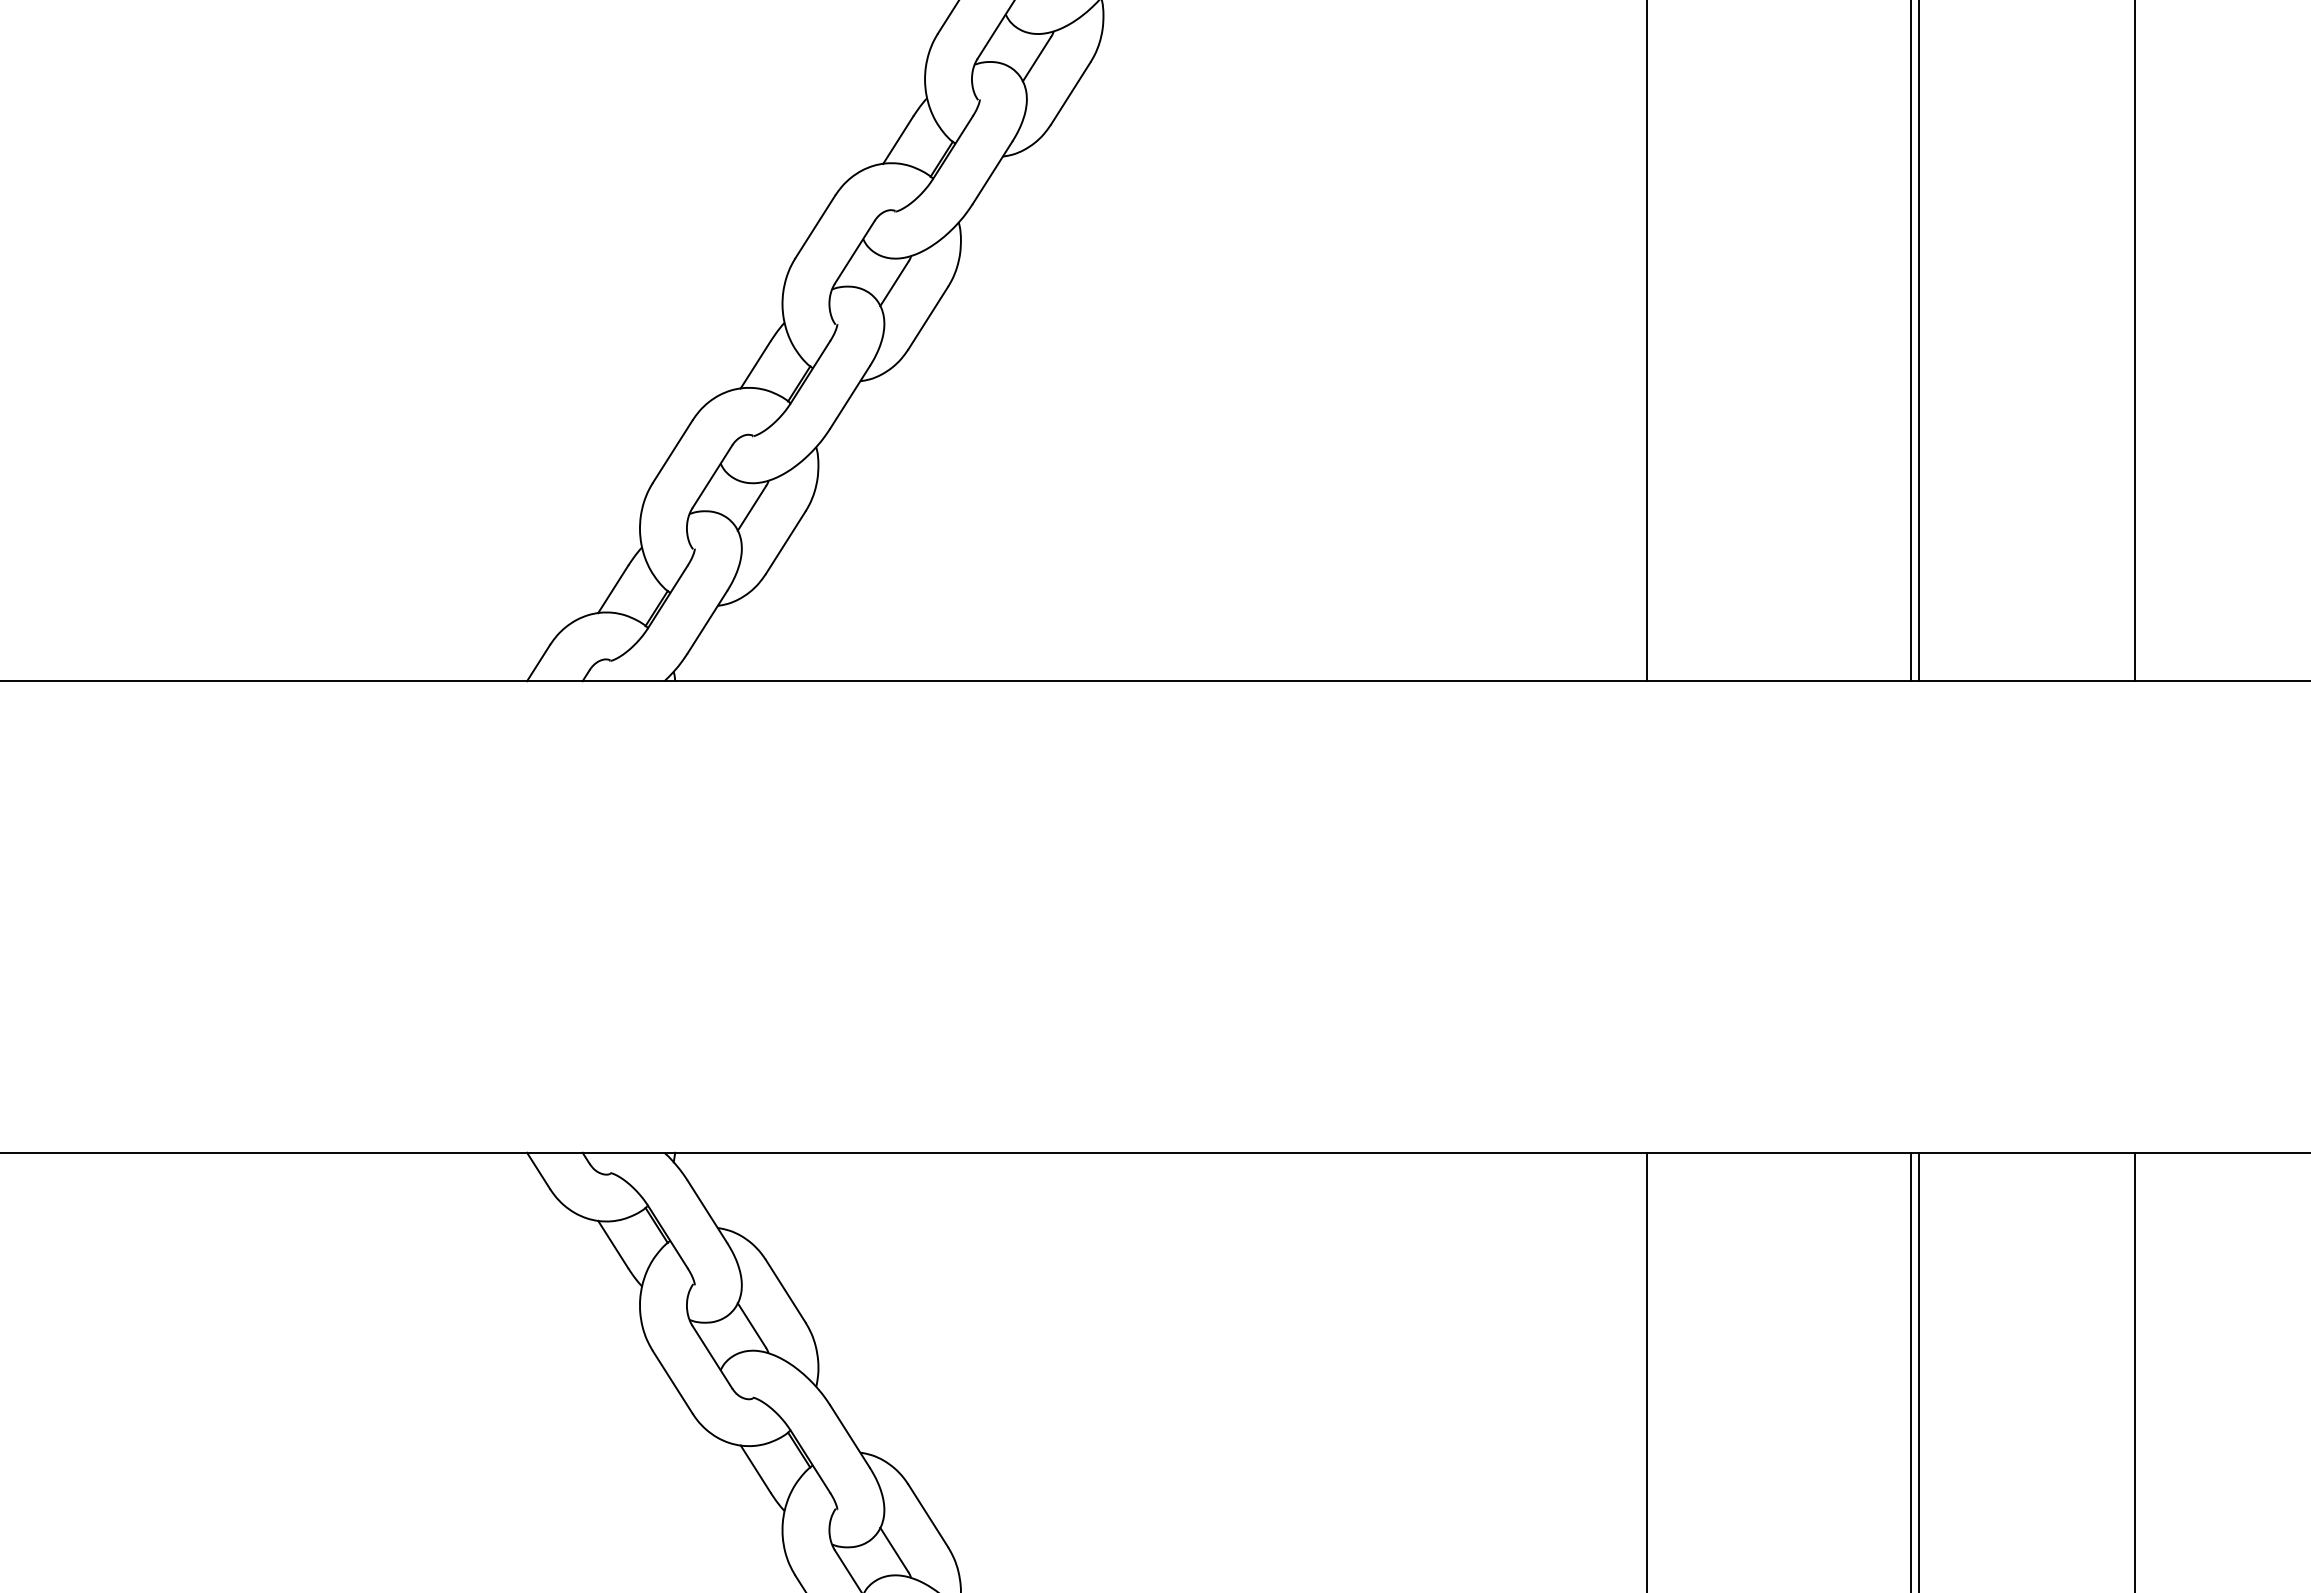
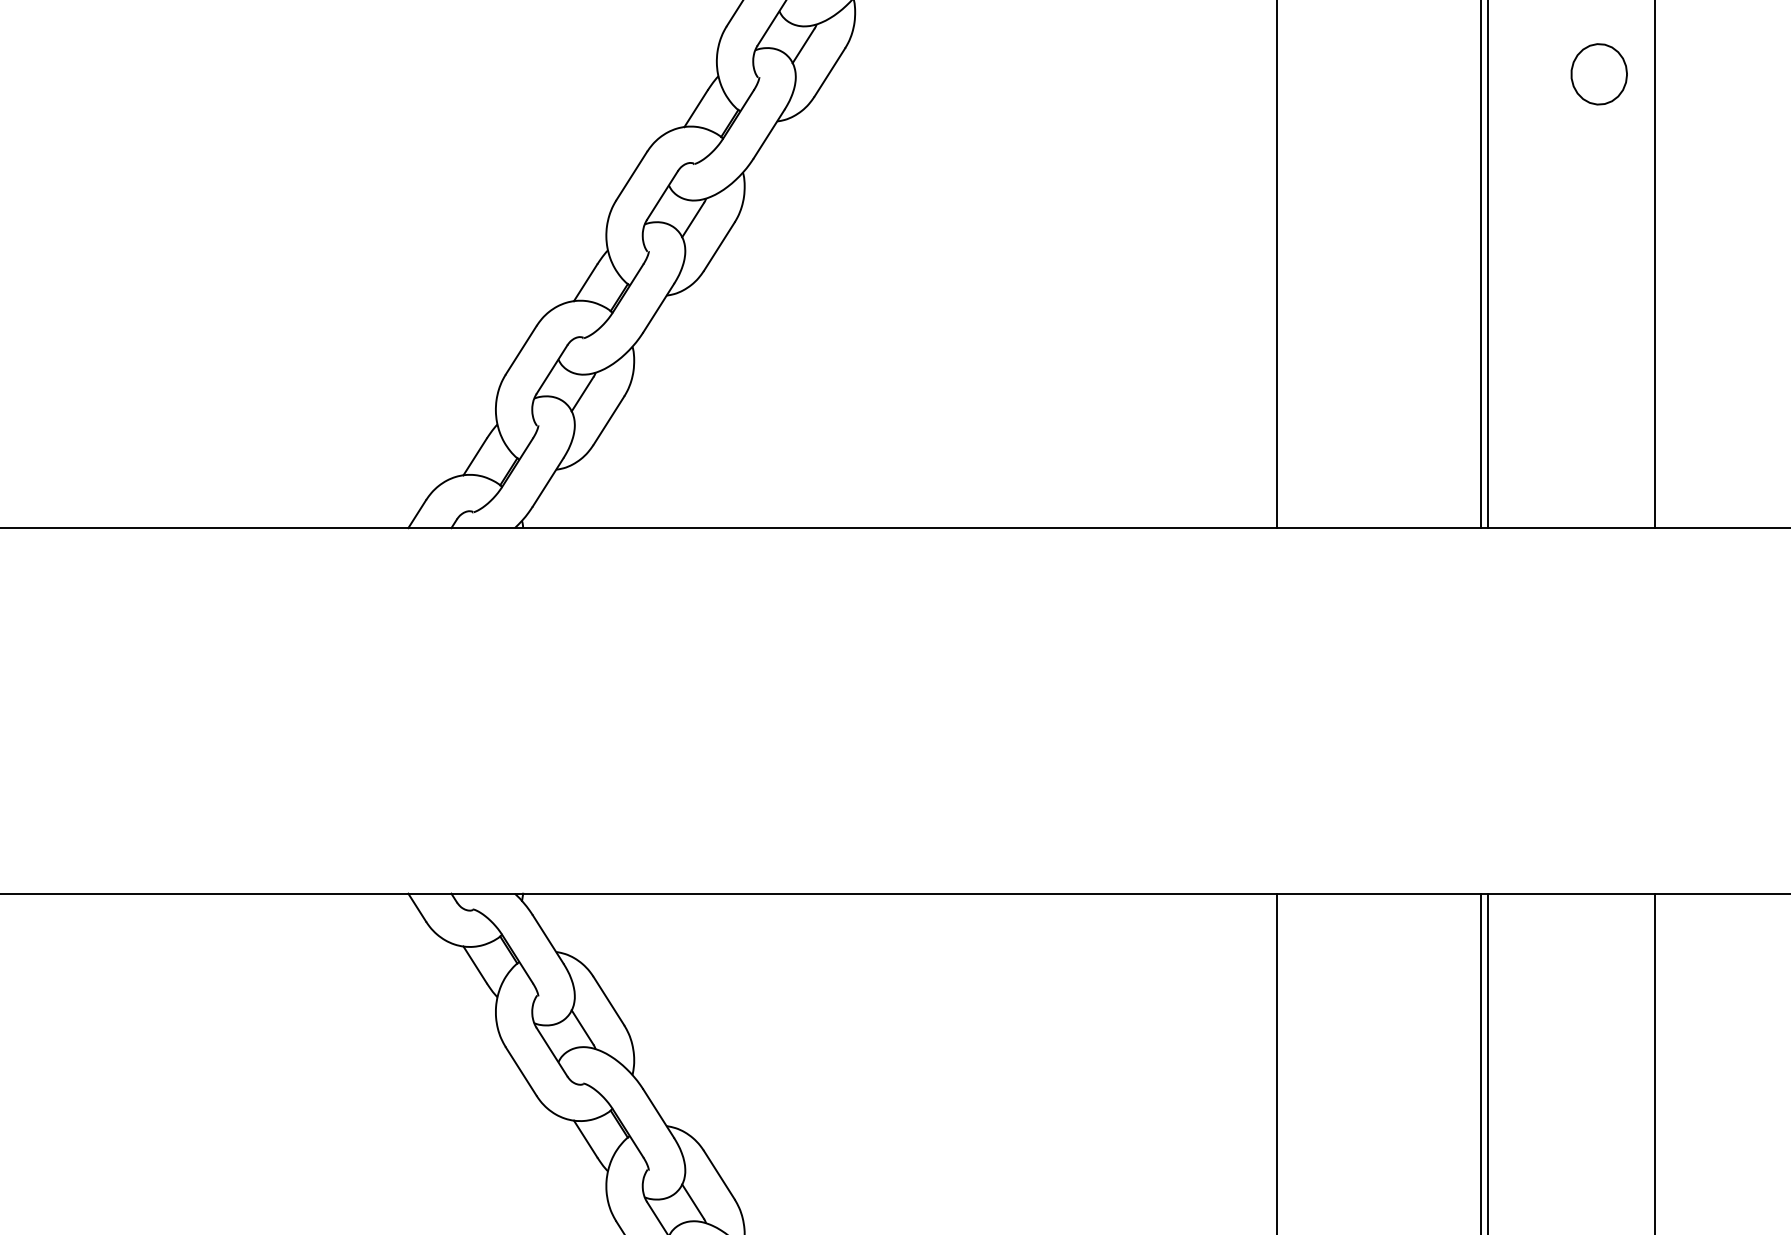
part: (2063, 95) -> (1599, 74), added

